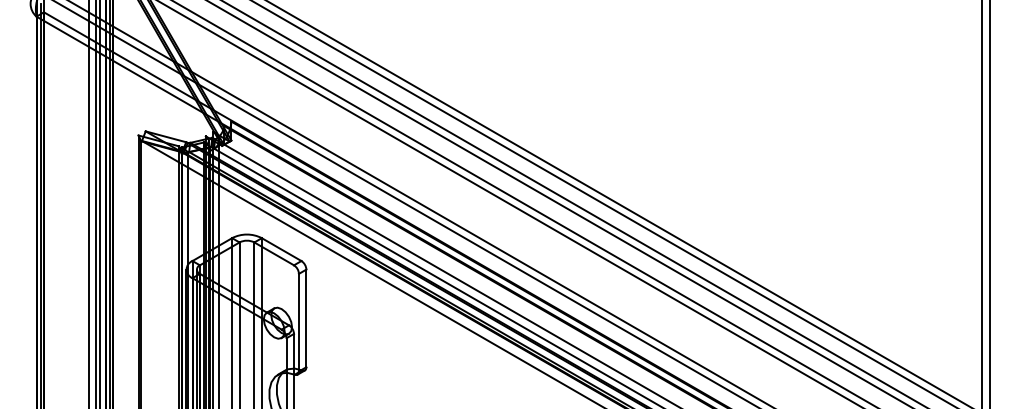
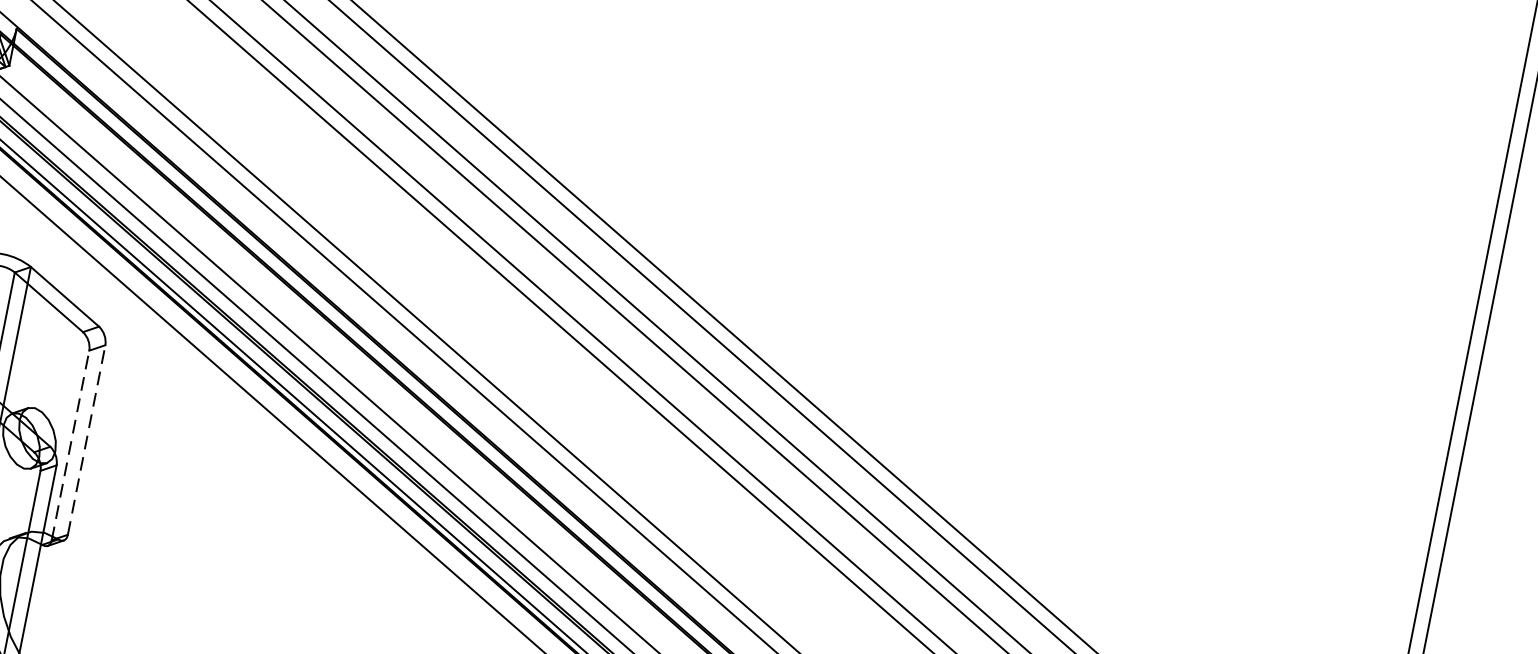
line: (306, 318) -> (86, 440), solid -> dashed
line: (298, 322) -> (69, 444), solid -> dashed

